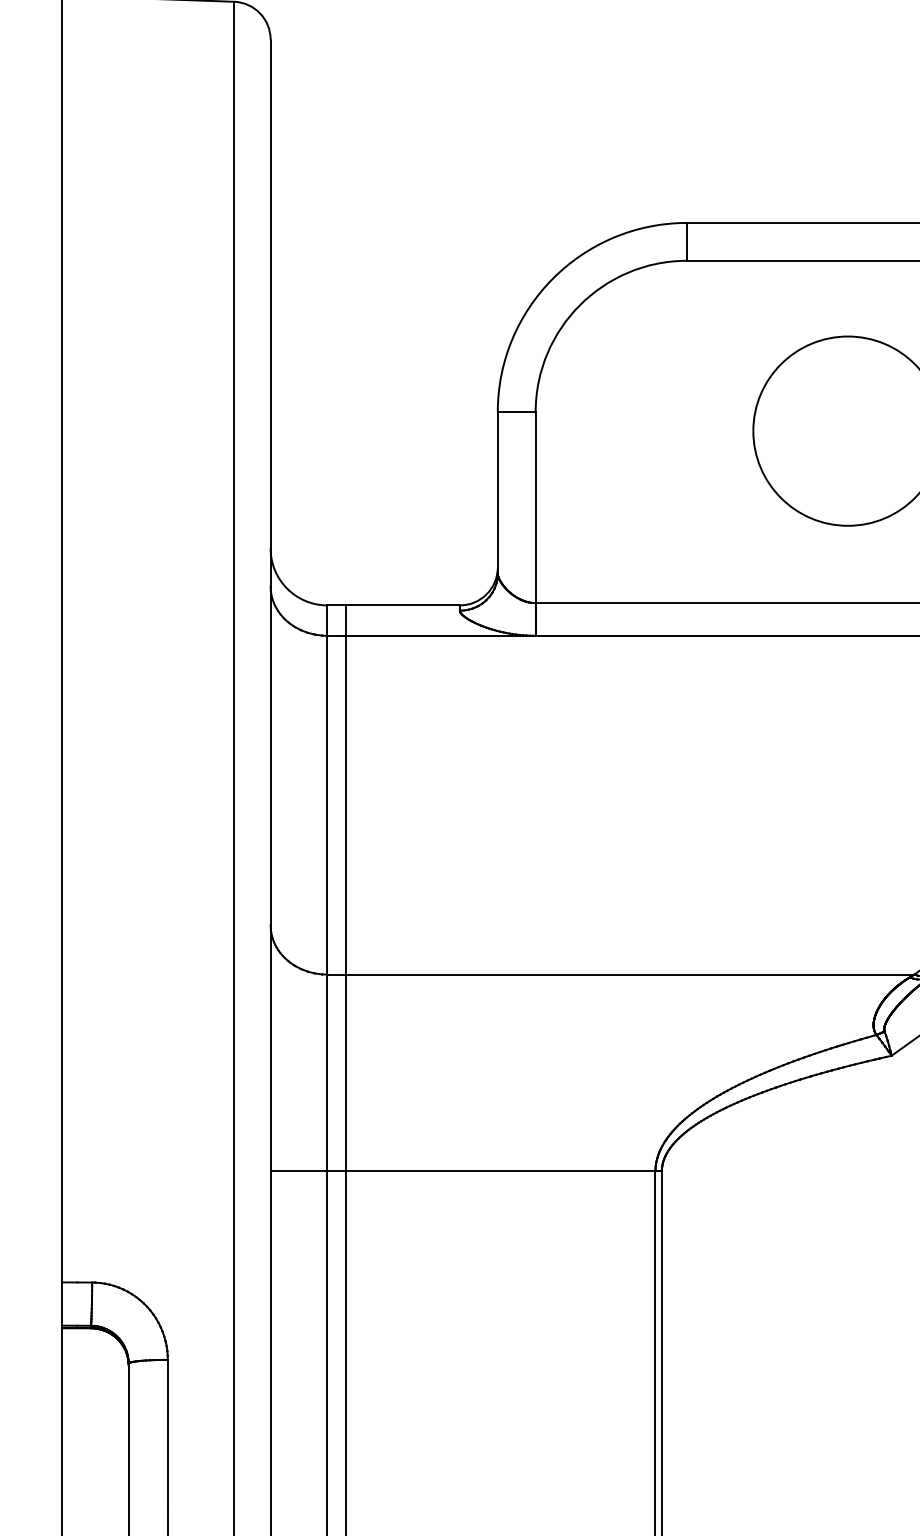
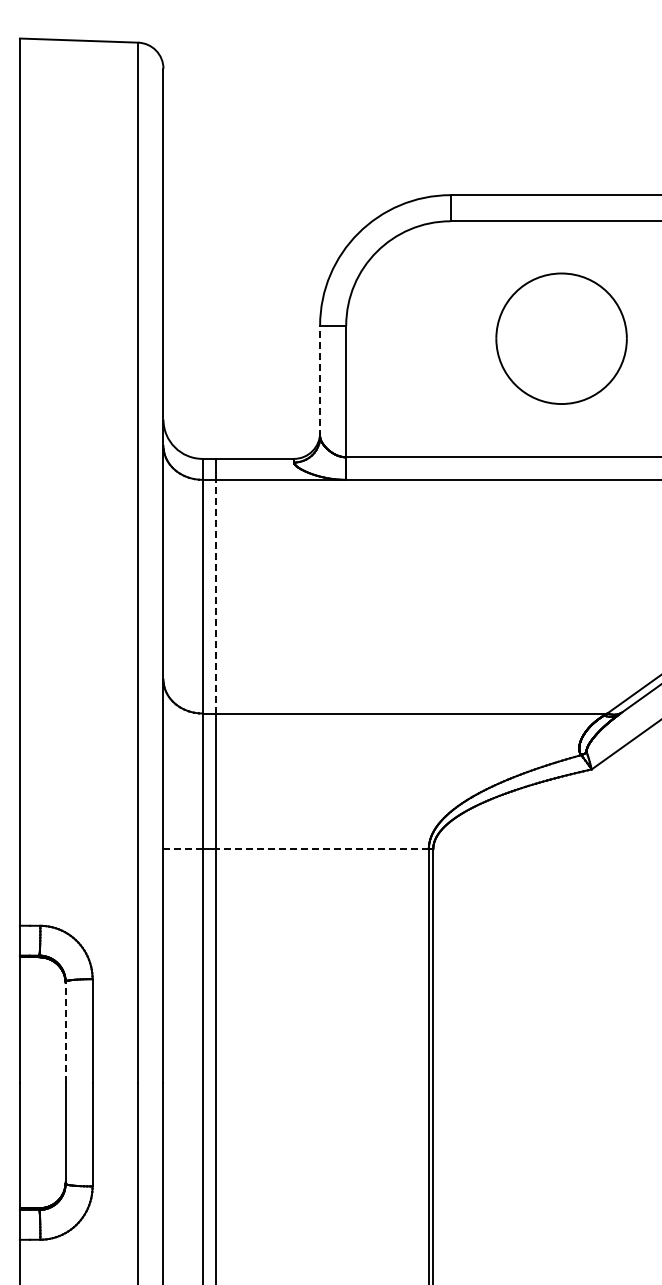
line: (498, 493) -> (320, 381), solid -> dashed
line: (346, 804) -> (215, 596), solid -> dashed
line: (299, 1171) -> (183, 849), solid -> dashed
line: (501, 1171) -> (322, 849), solid -> dashed
line: (128, 1437) -> (65, 1032), solid -> dashed

